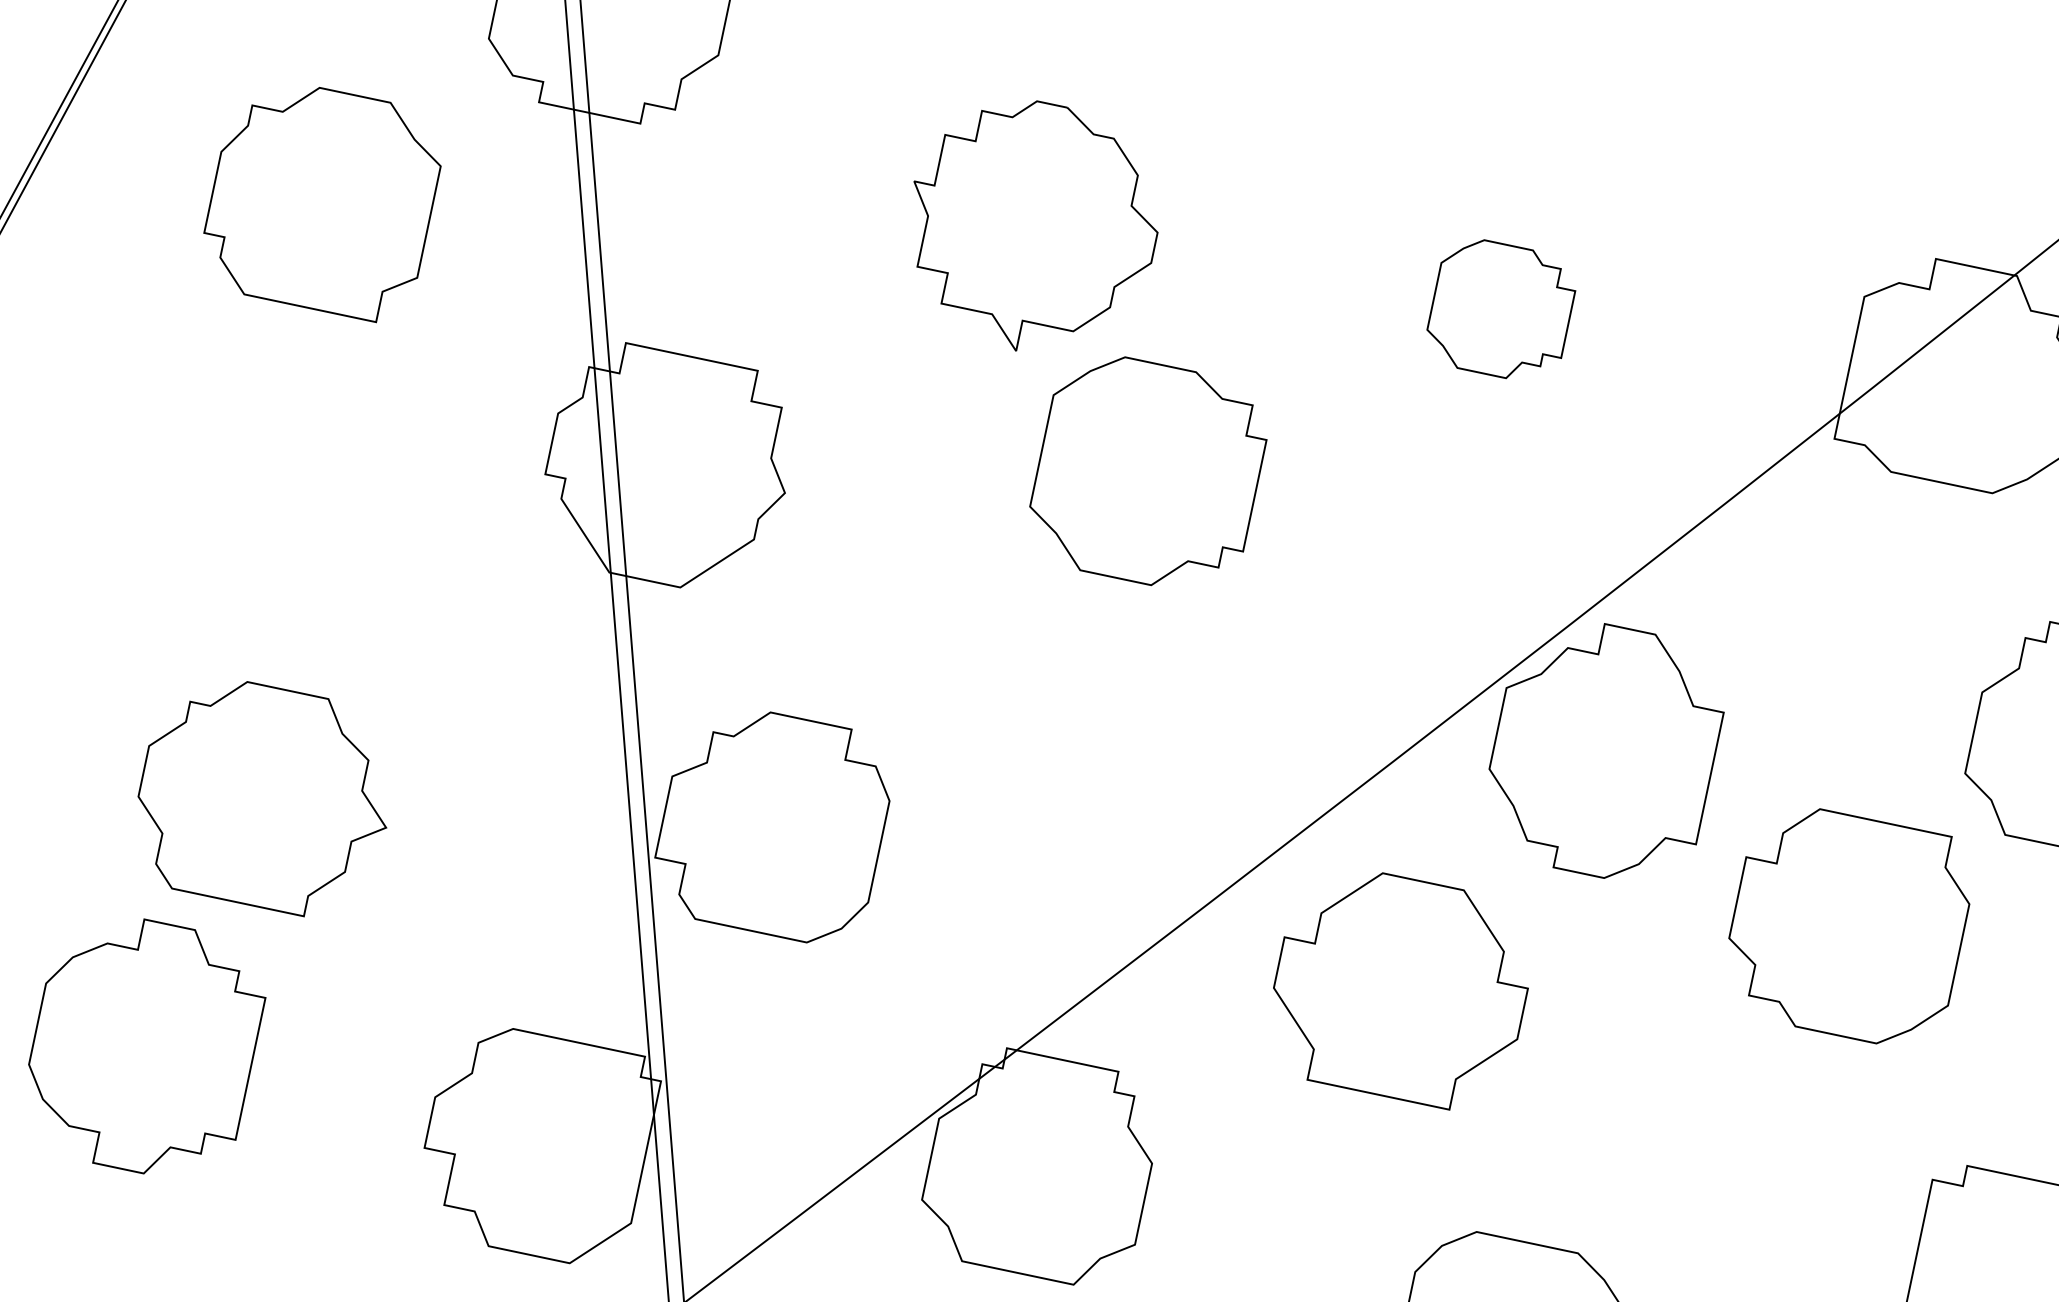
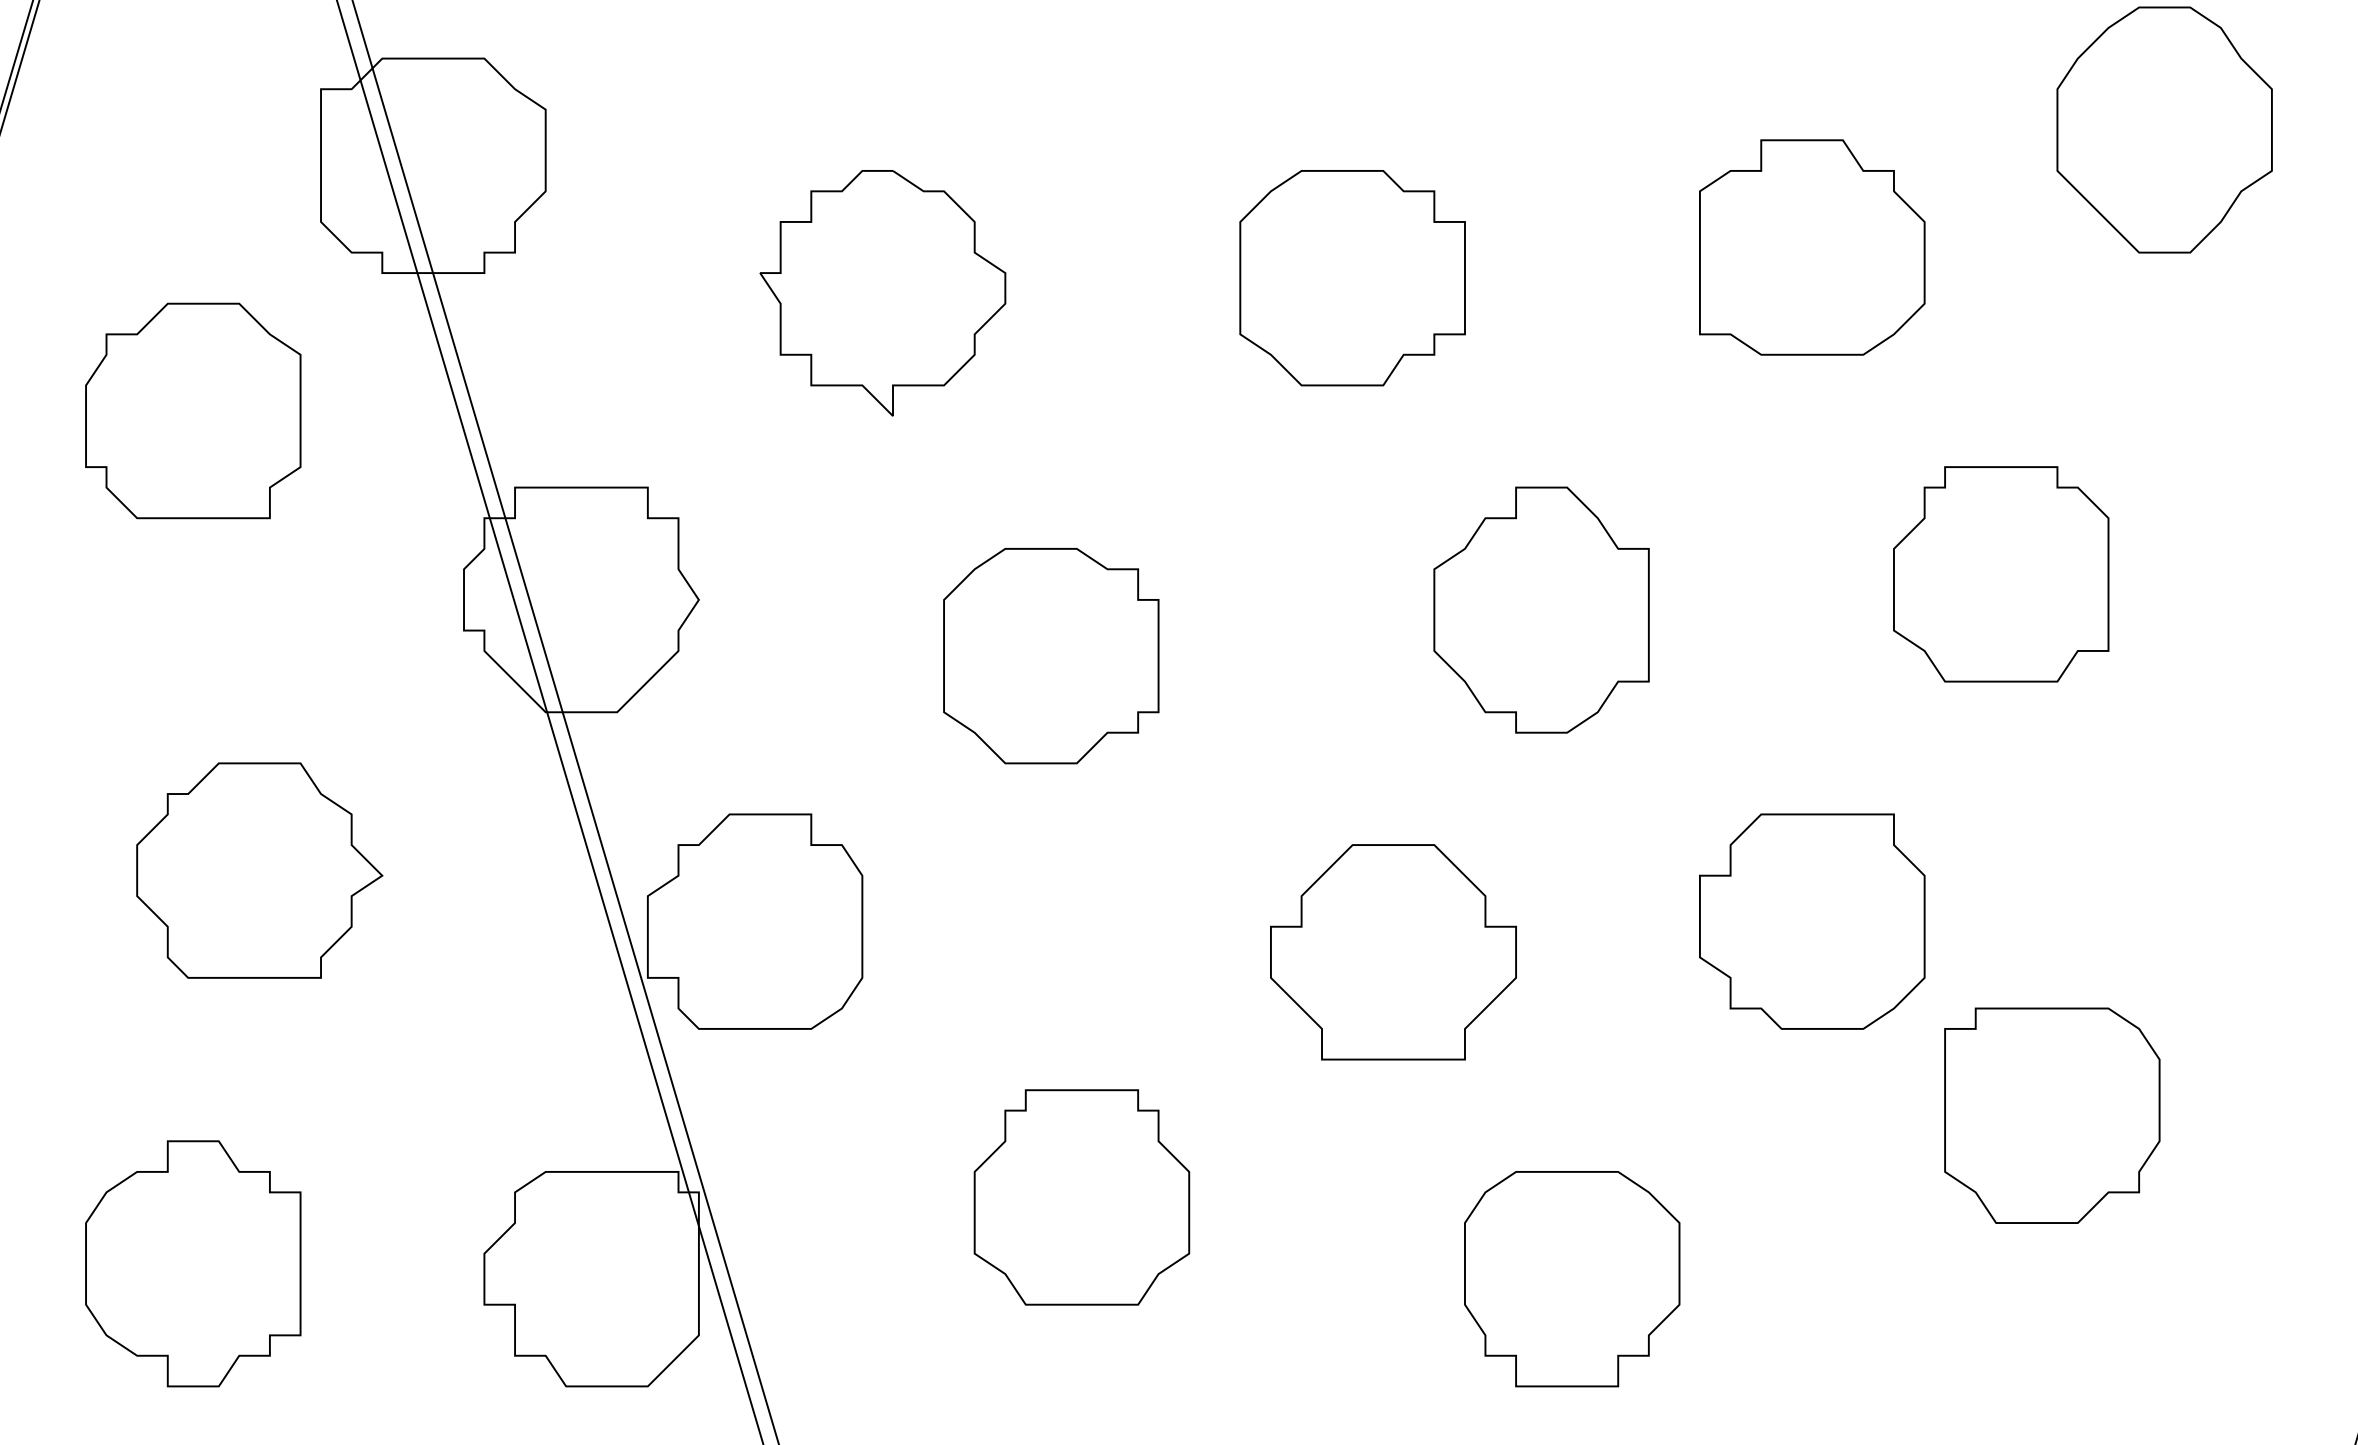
part: (1501, 310) -> (1352, 278), size x1.67
part: (1148, 473) -> (1051, 656), moved
part: (1604, 750) -> (1541, 609), moved
part: (265, 796) -> (259, 870), moved
part: (1848, 926) -> (1812, 921), moved

